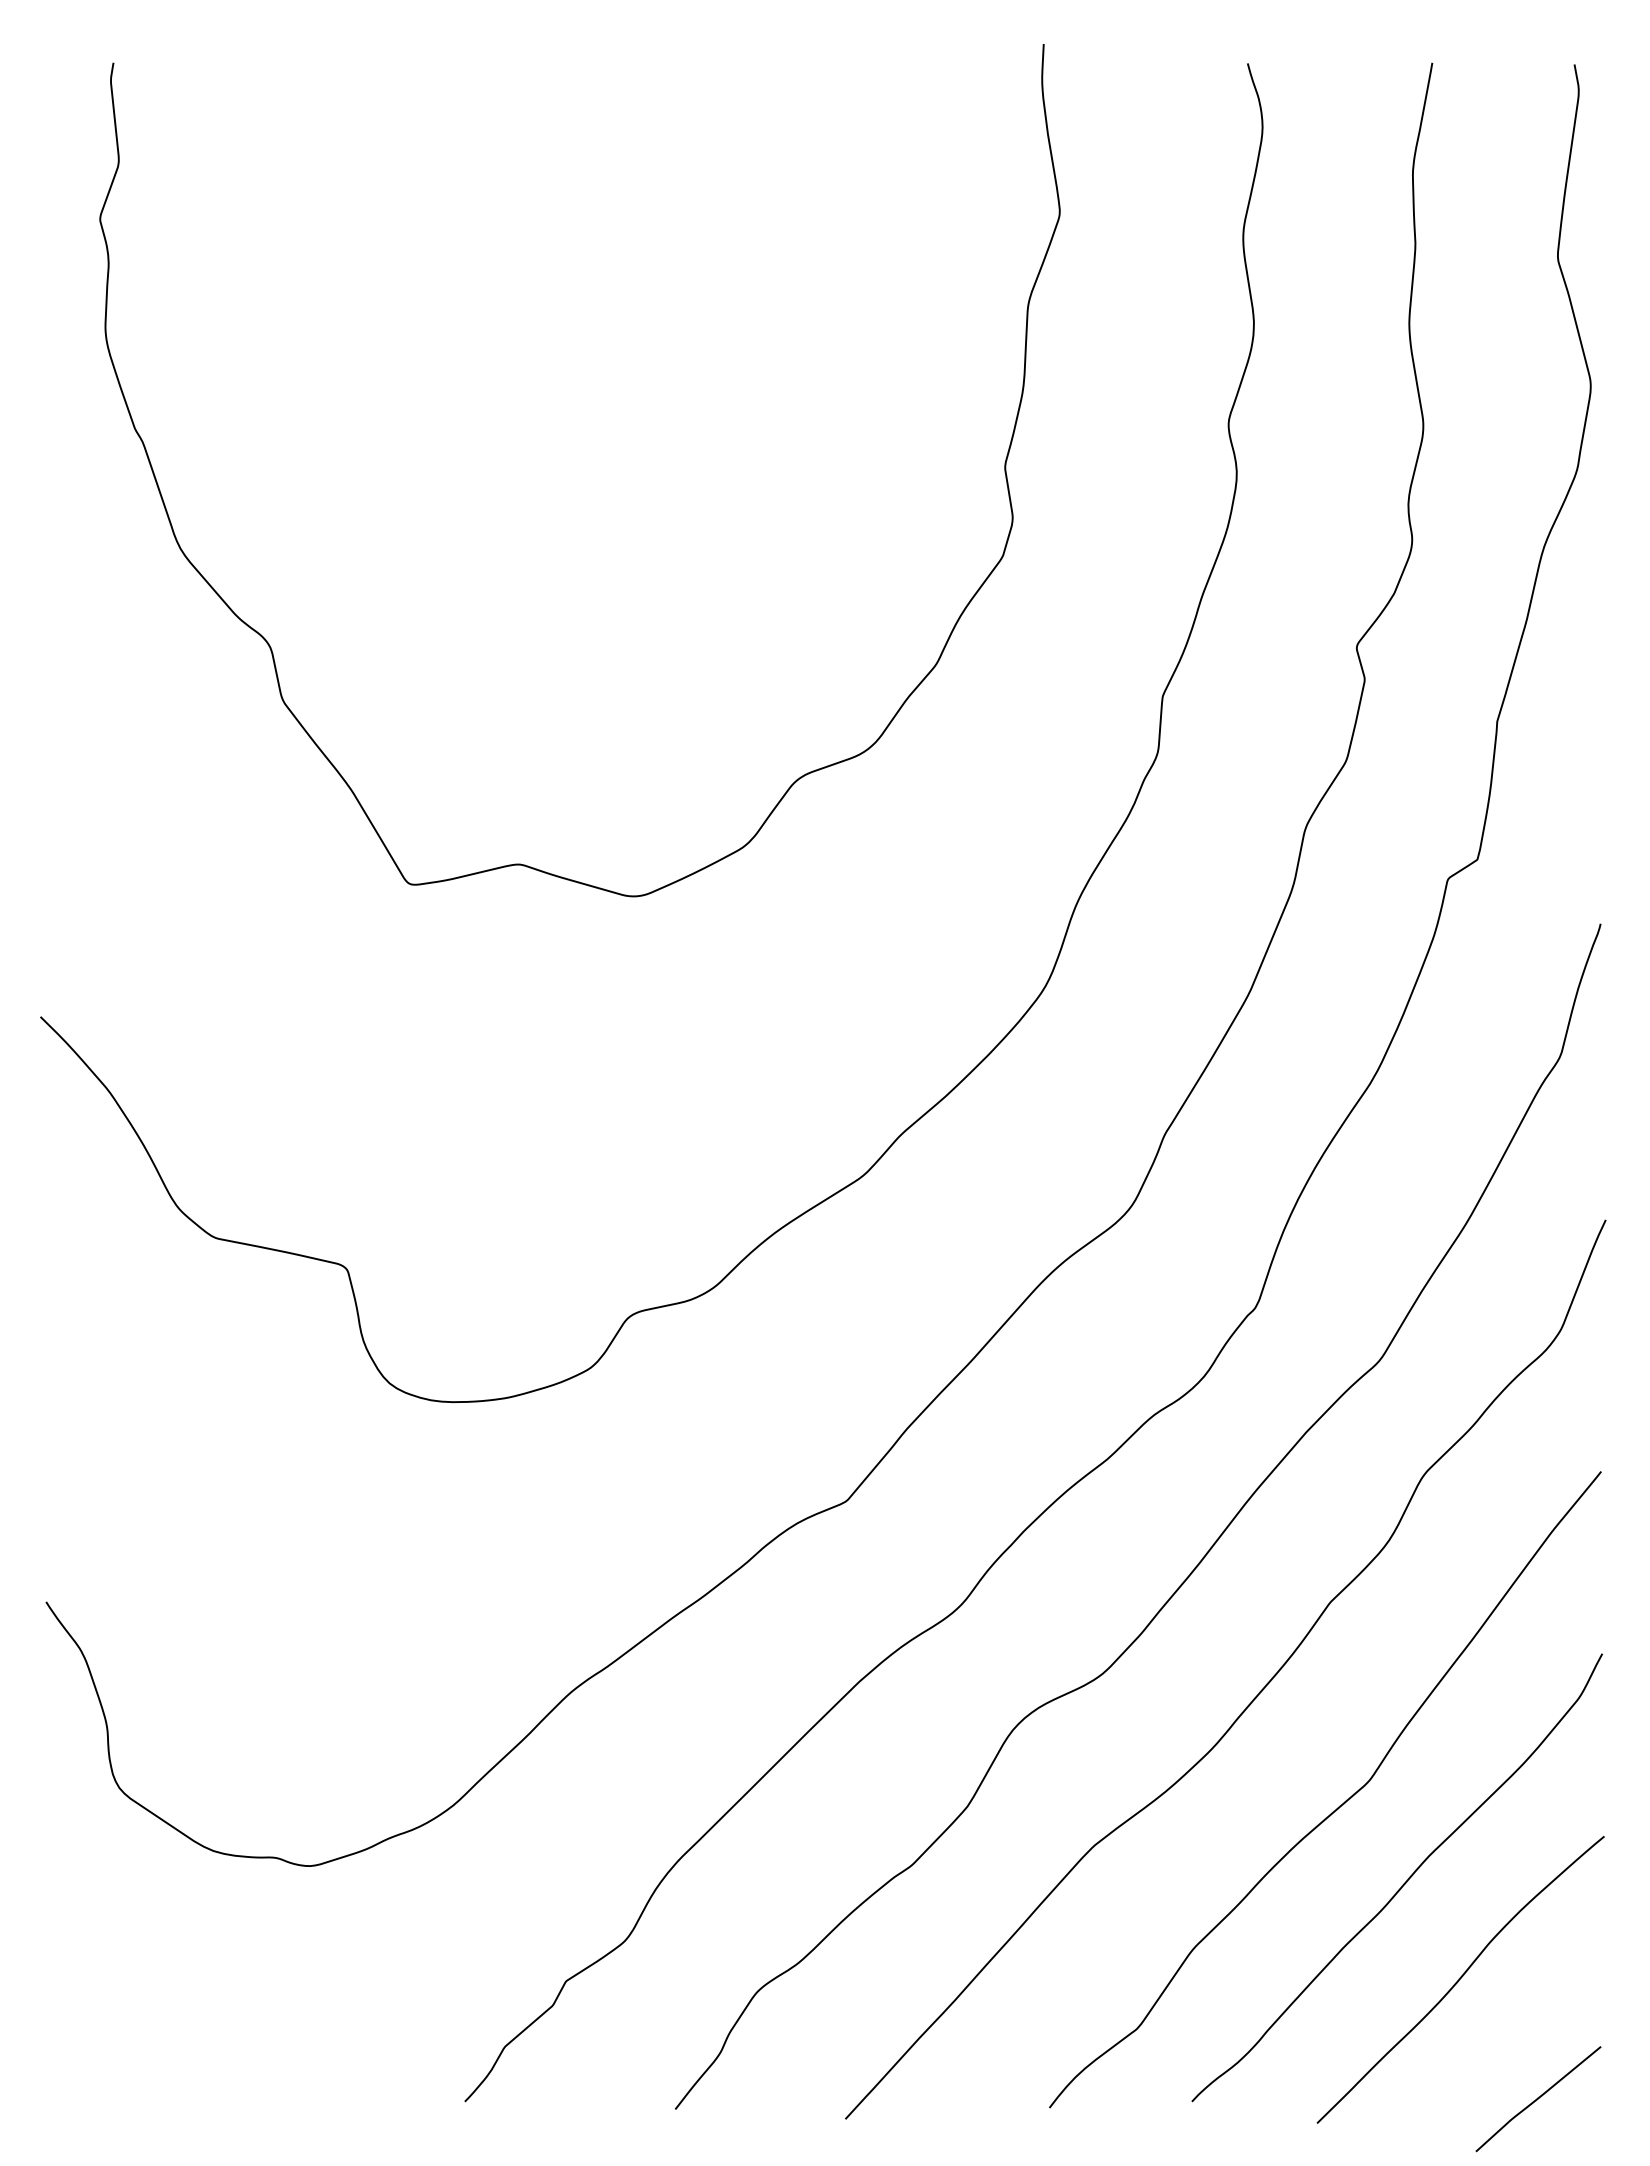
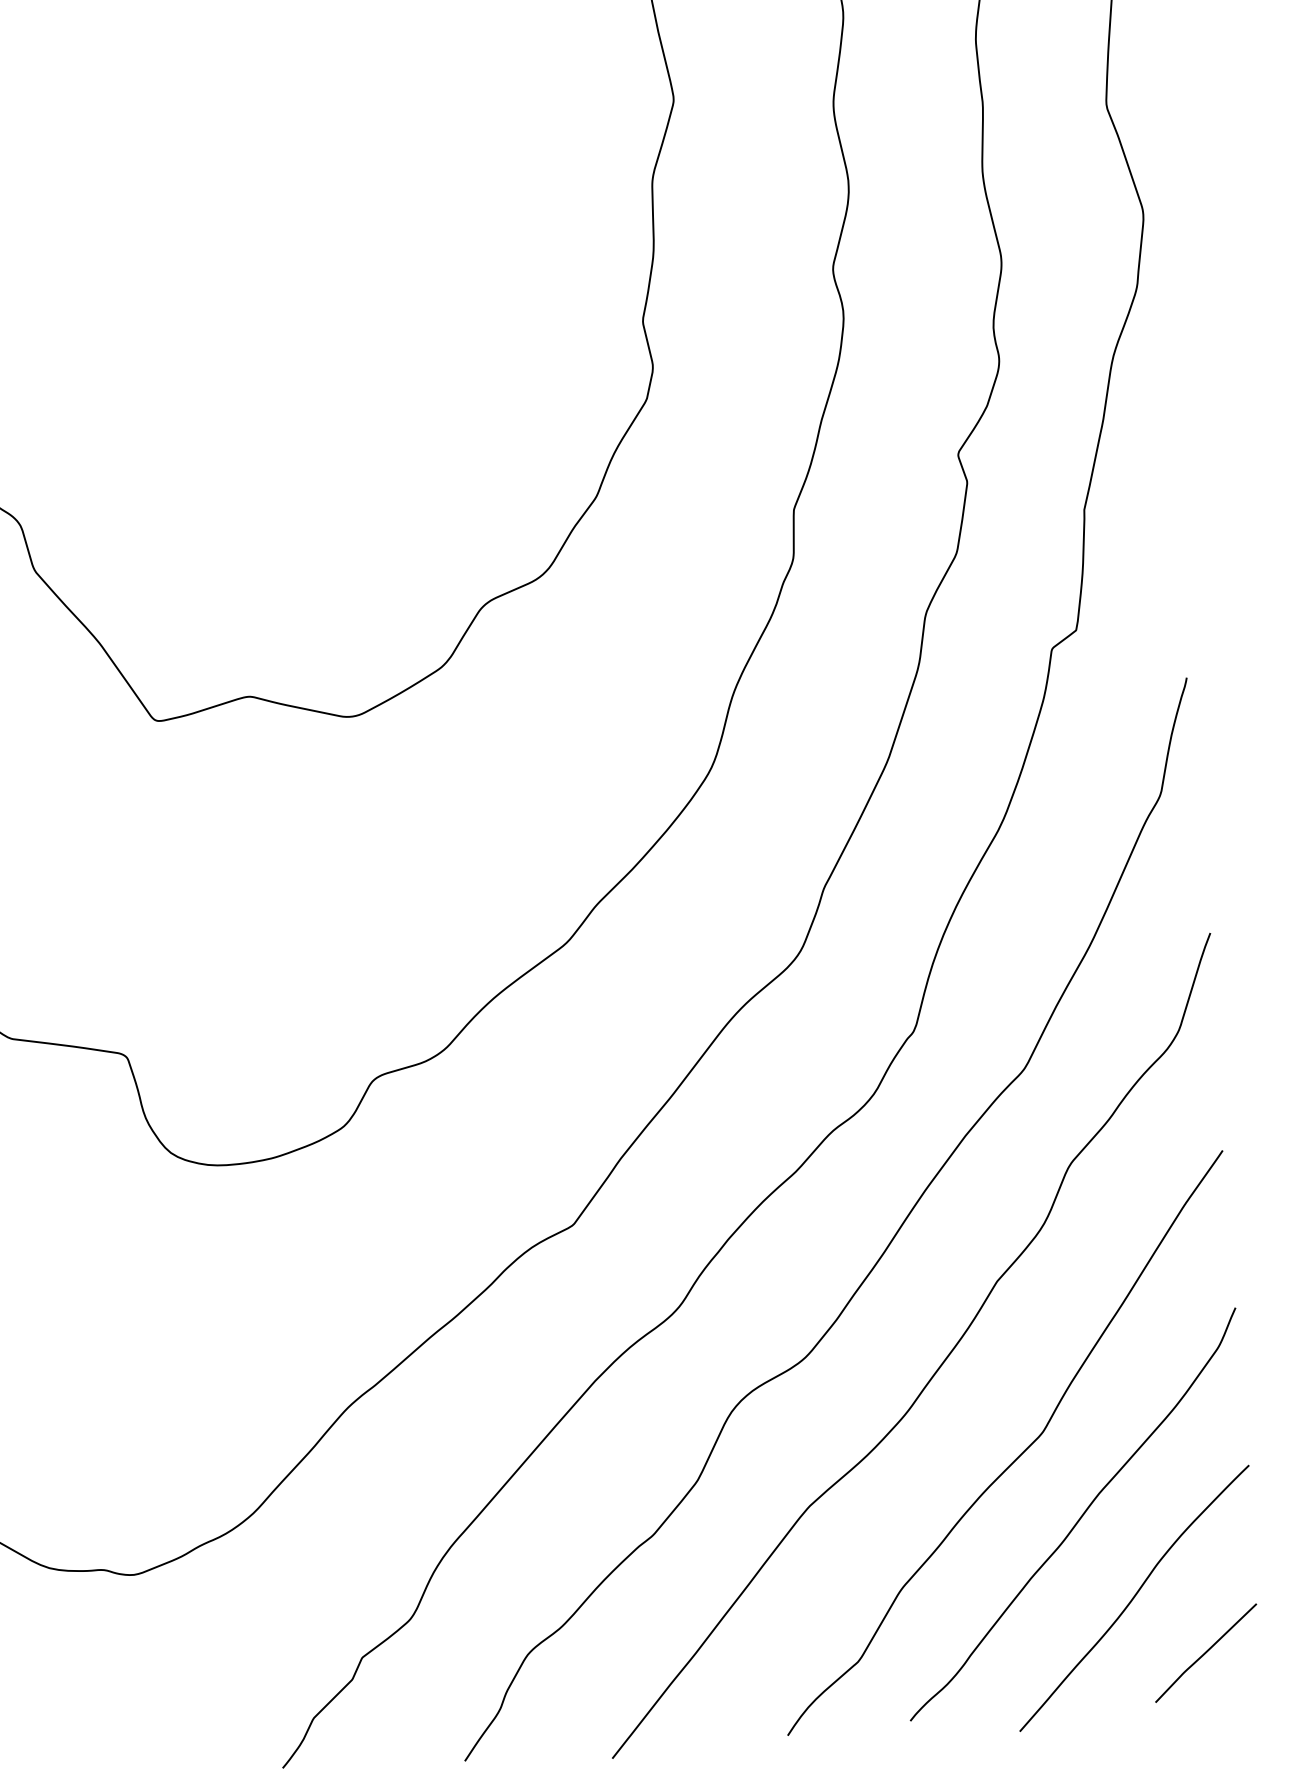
curve: (1538, 2099) -> (1206, 1653), moved

